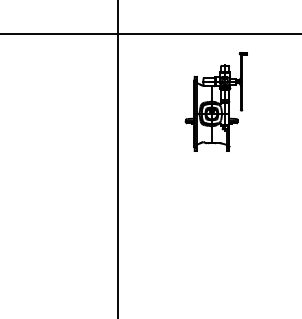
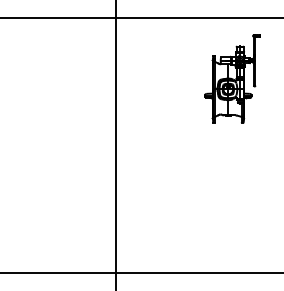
part: (216, 101) -> (232, 78), moved

